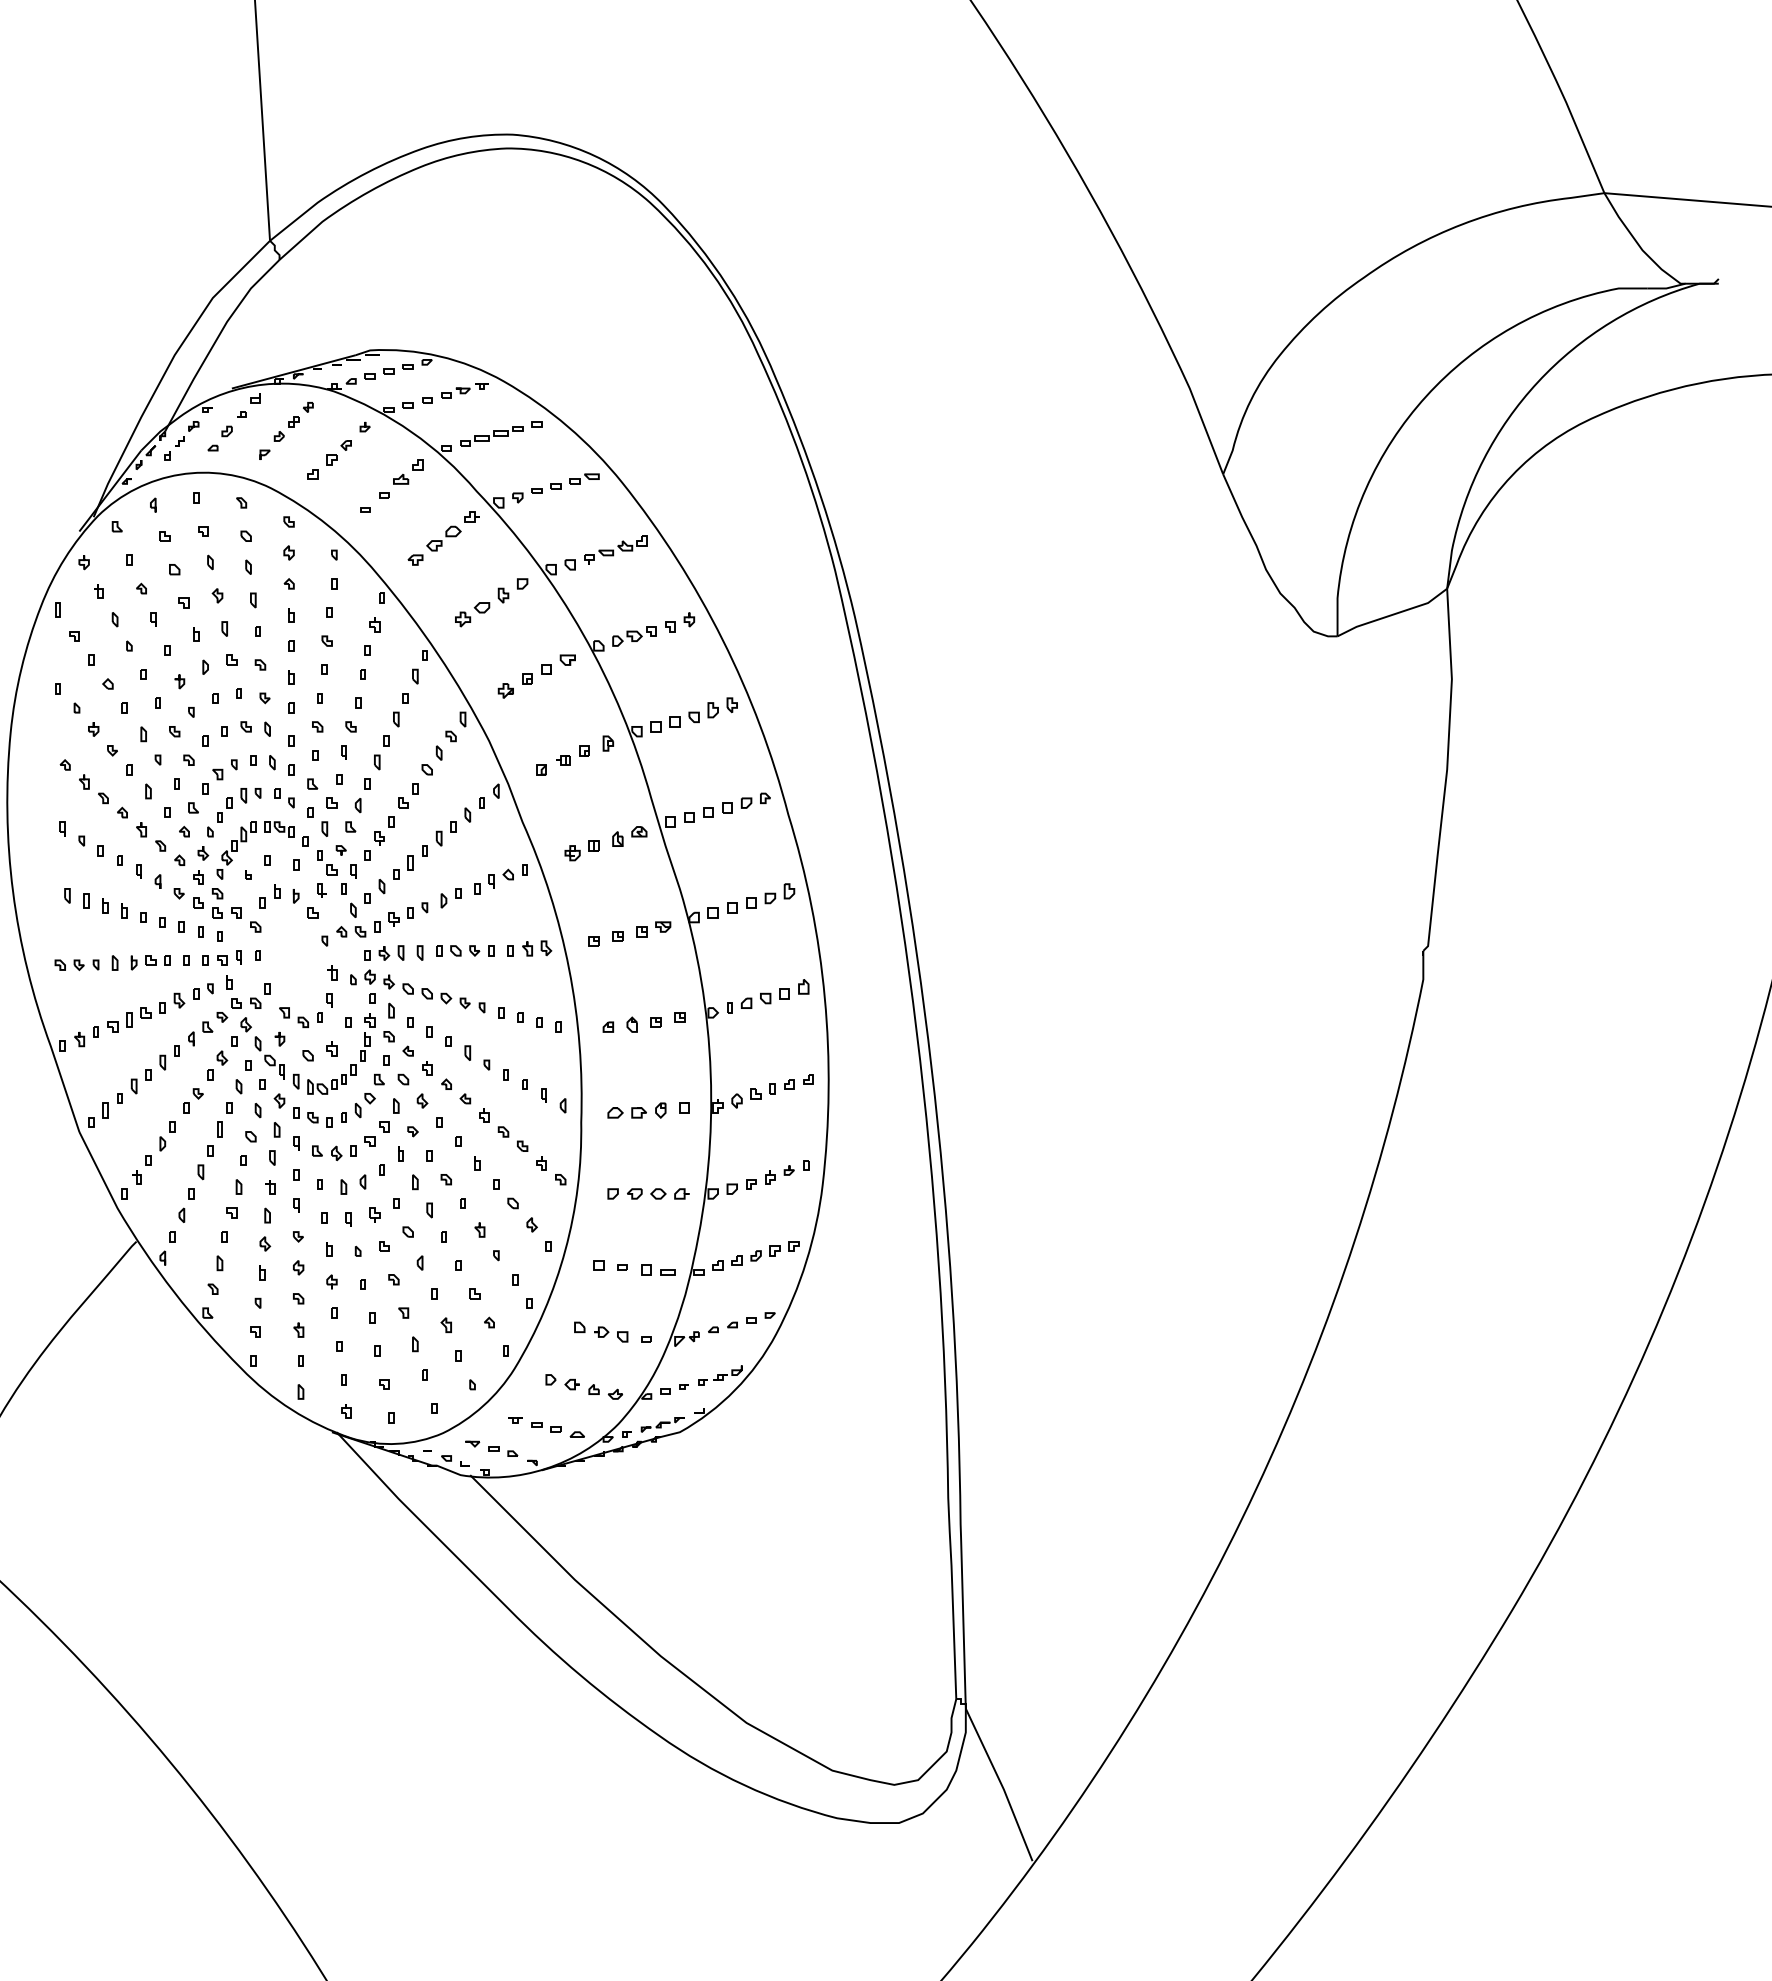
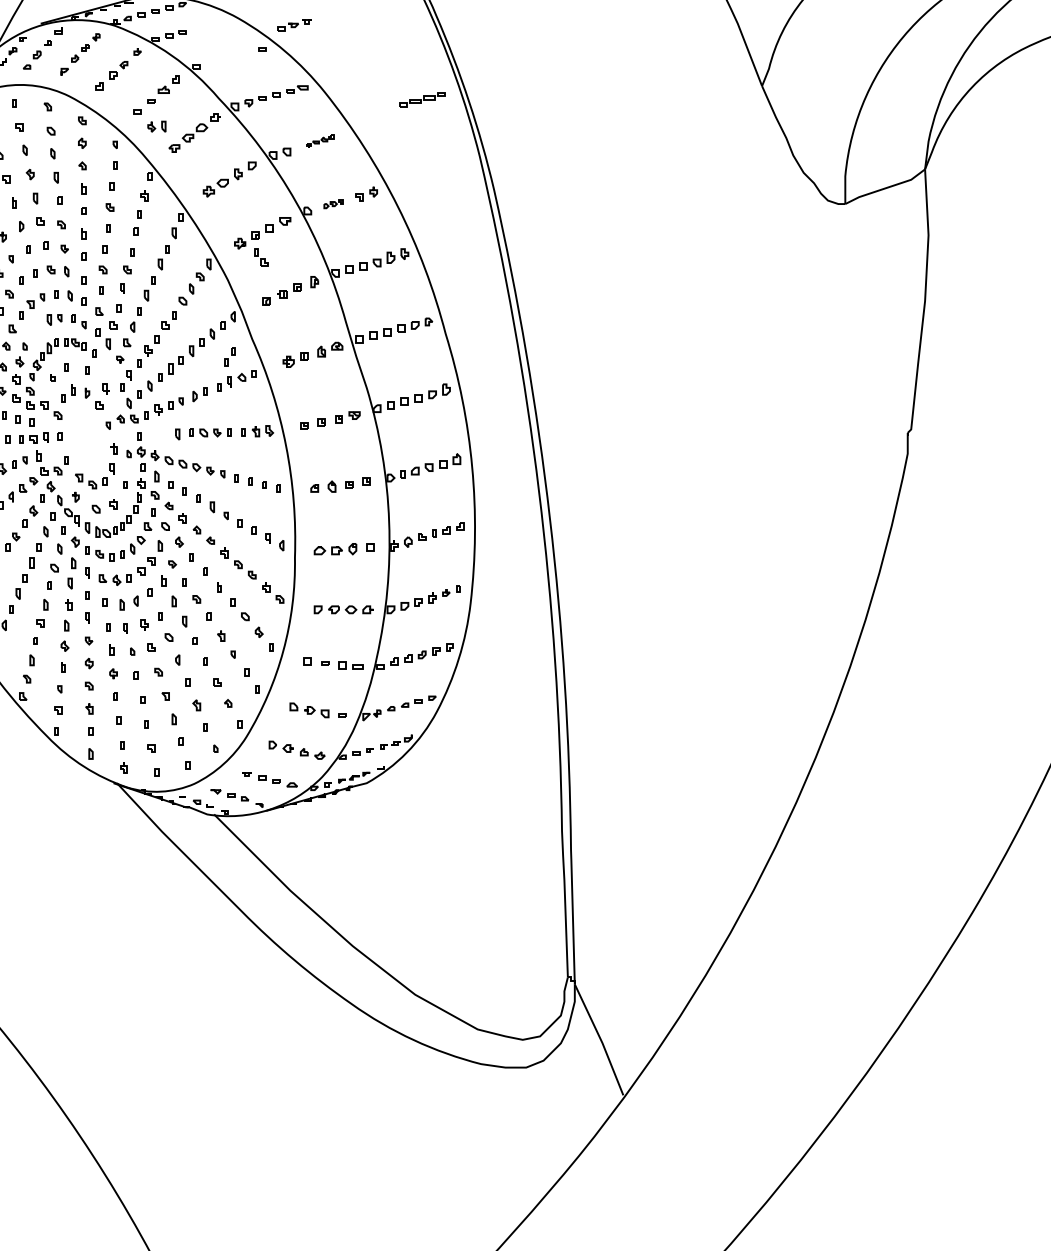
part: (464, 390) -> (294, 25), moved
part: (491, 436) -> (422, 100), moved
part: (615, 549) -> (319, 140), size x0.6
part: (634, 636) -> (333, 204), size x0.6
part: (224, 809) -> (229, 356), moved
part: (327, 862) -> (261, 257), moved
part: (391, 952) -> (156, 126), moved

